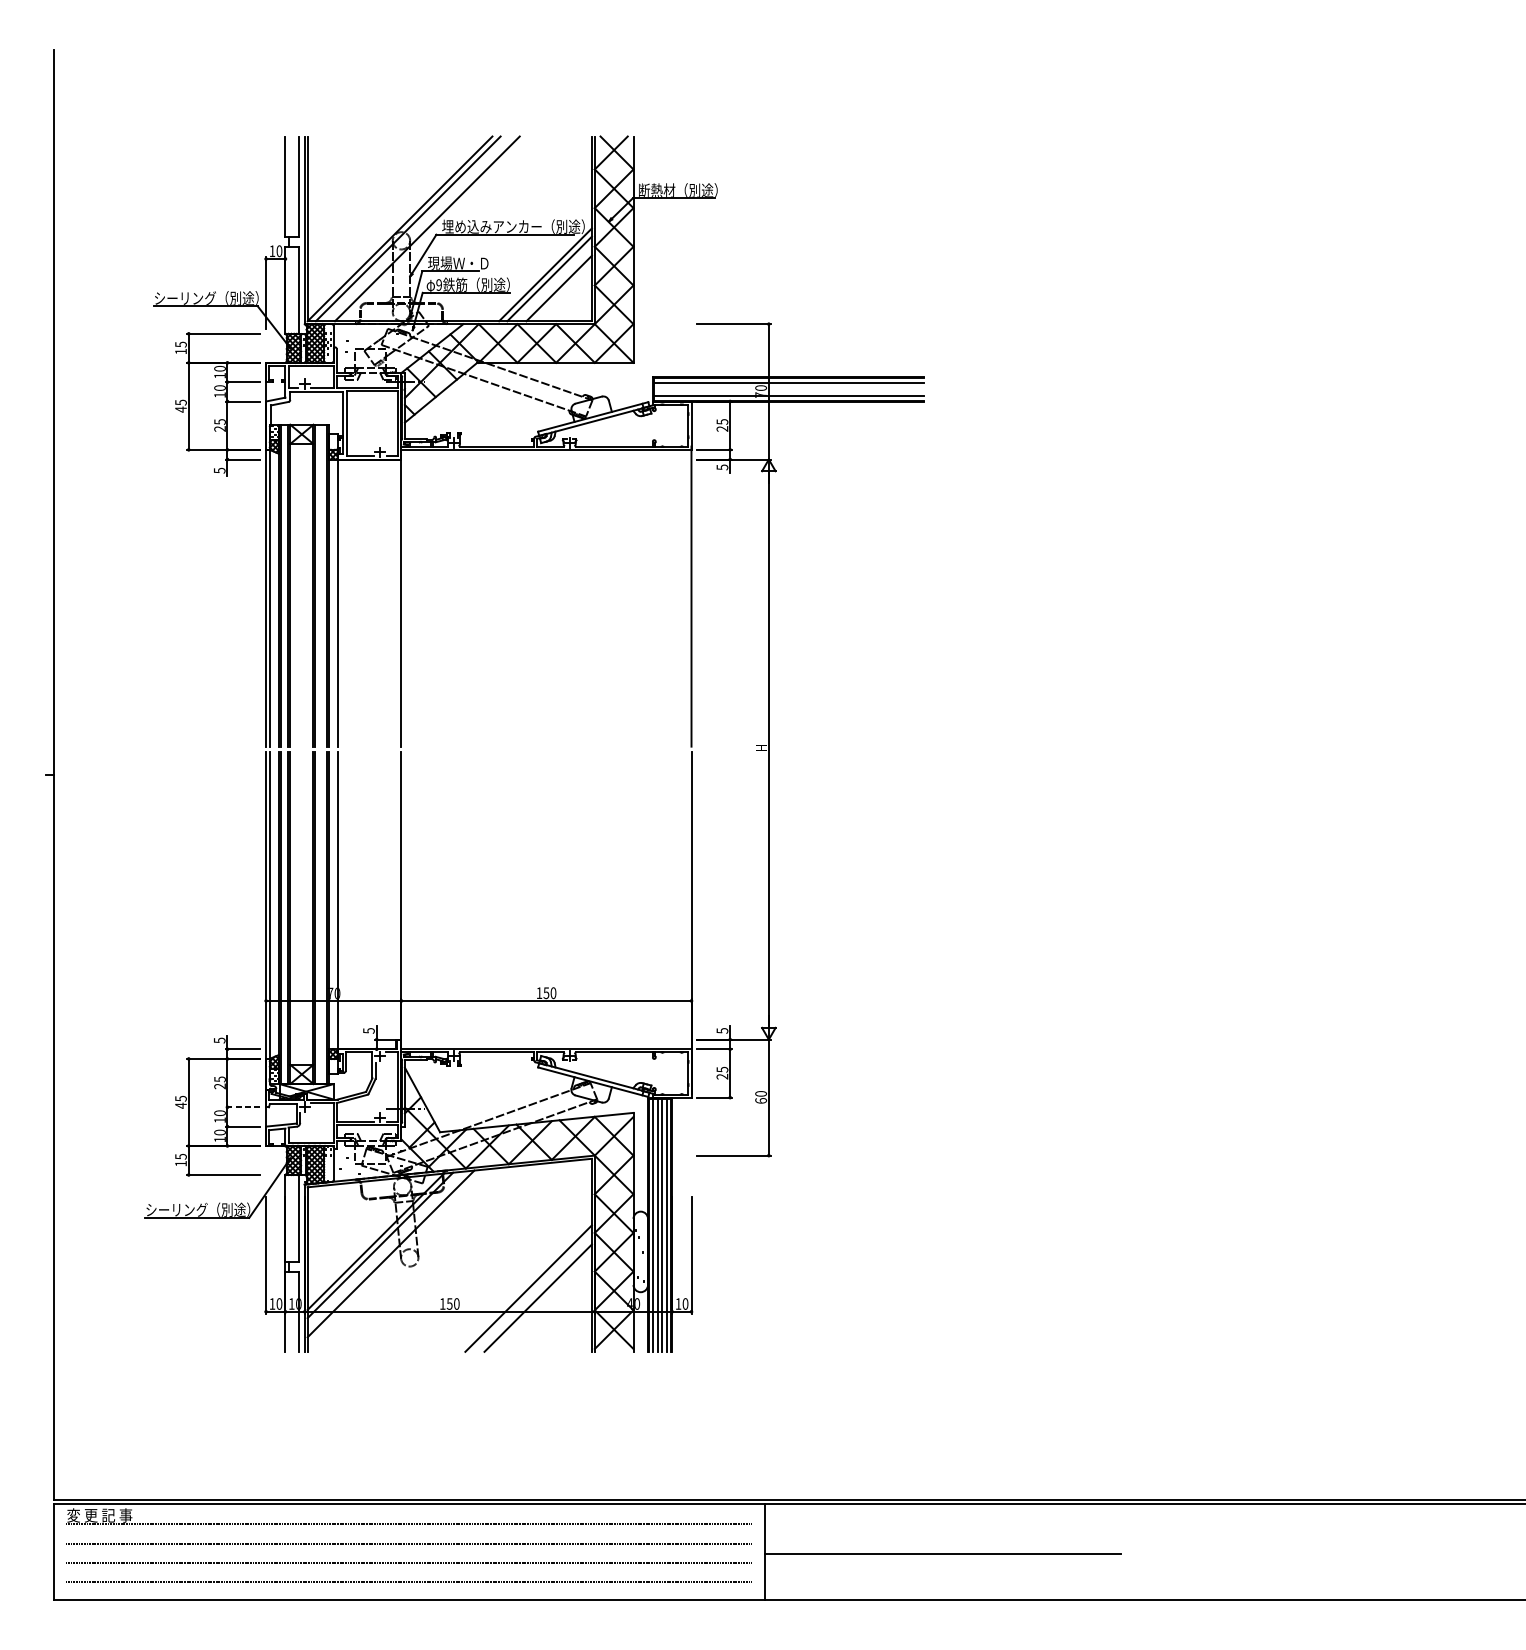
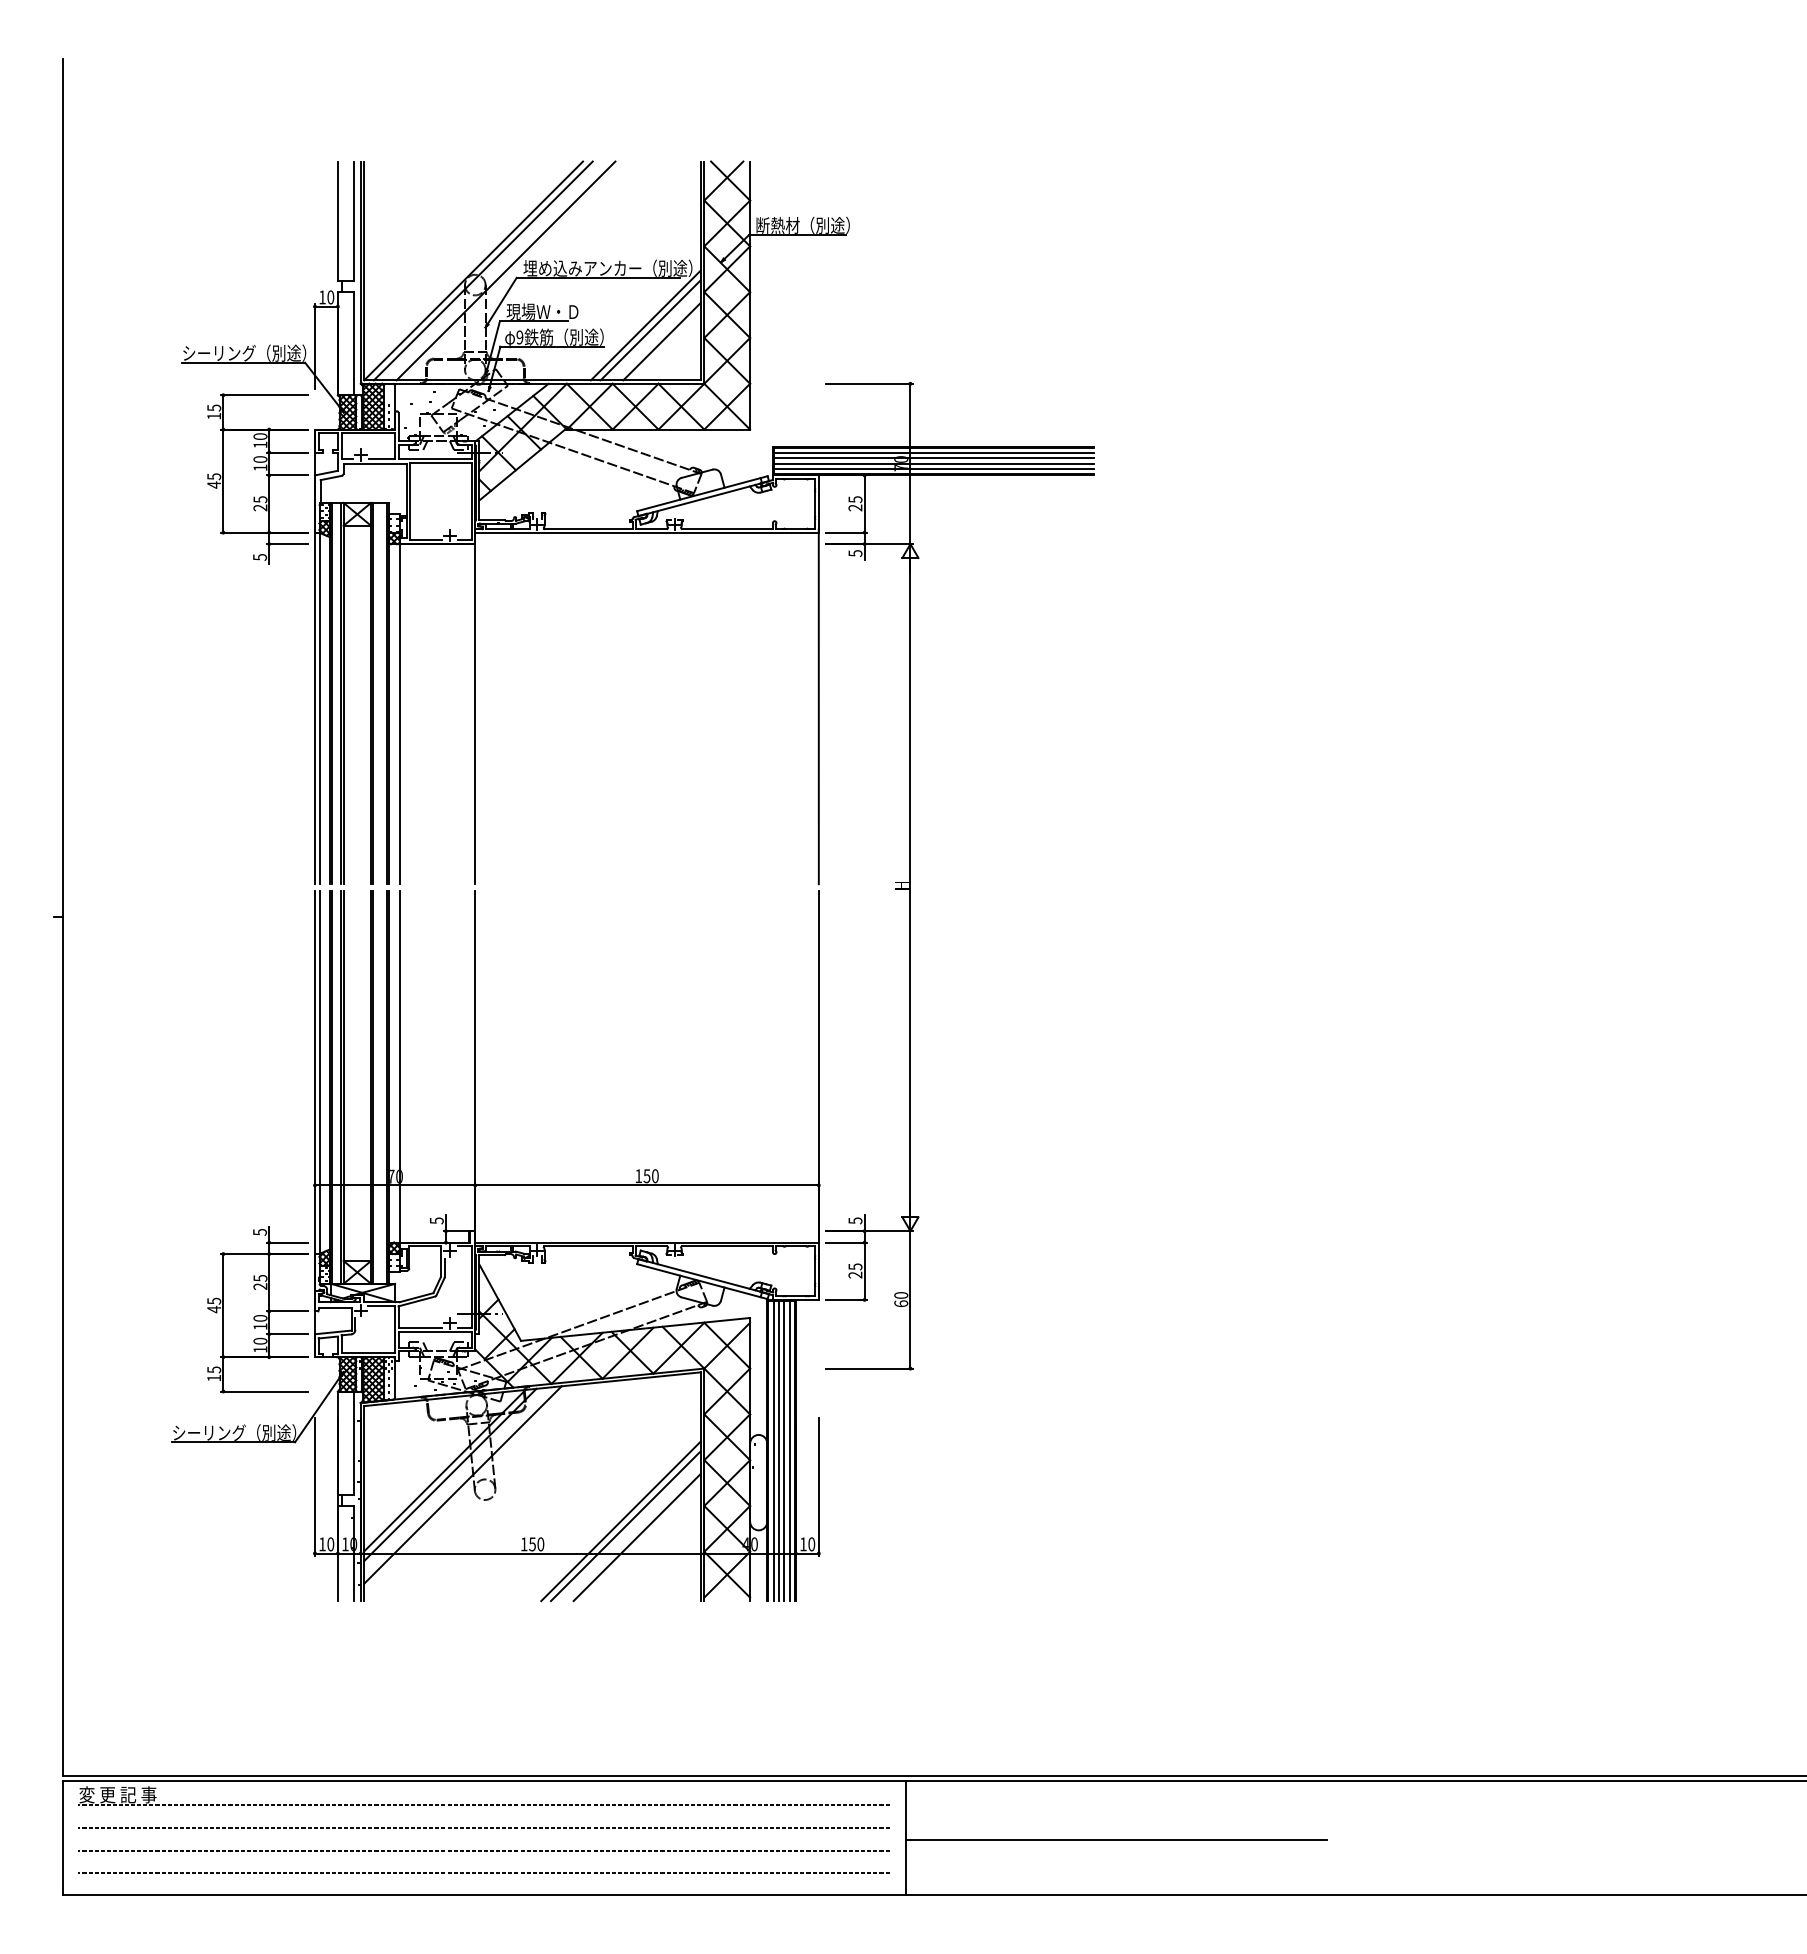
line: (788, 387) -> (933, 458), added
line: (788, 391) -> (933, 463), added
line: (242, 1107) -> (287, 1311), dashed -> solid
line: (524, 1284) -> (620, 1521), added

